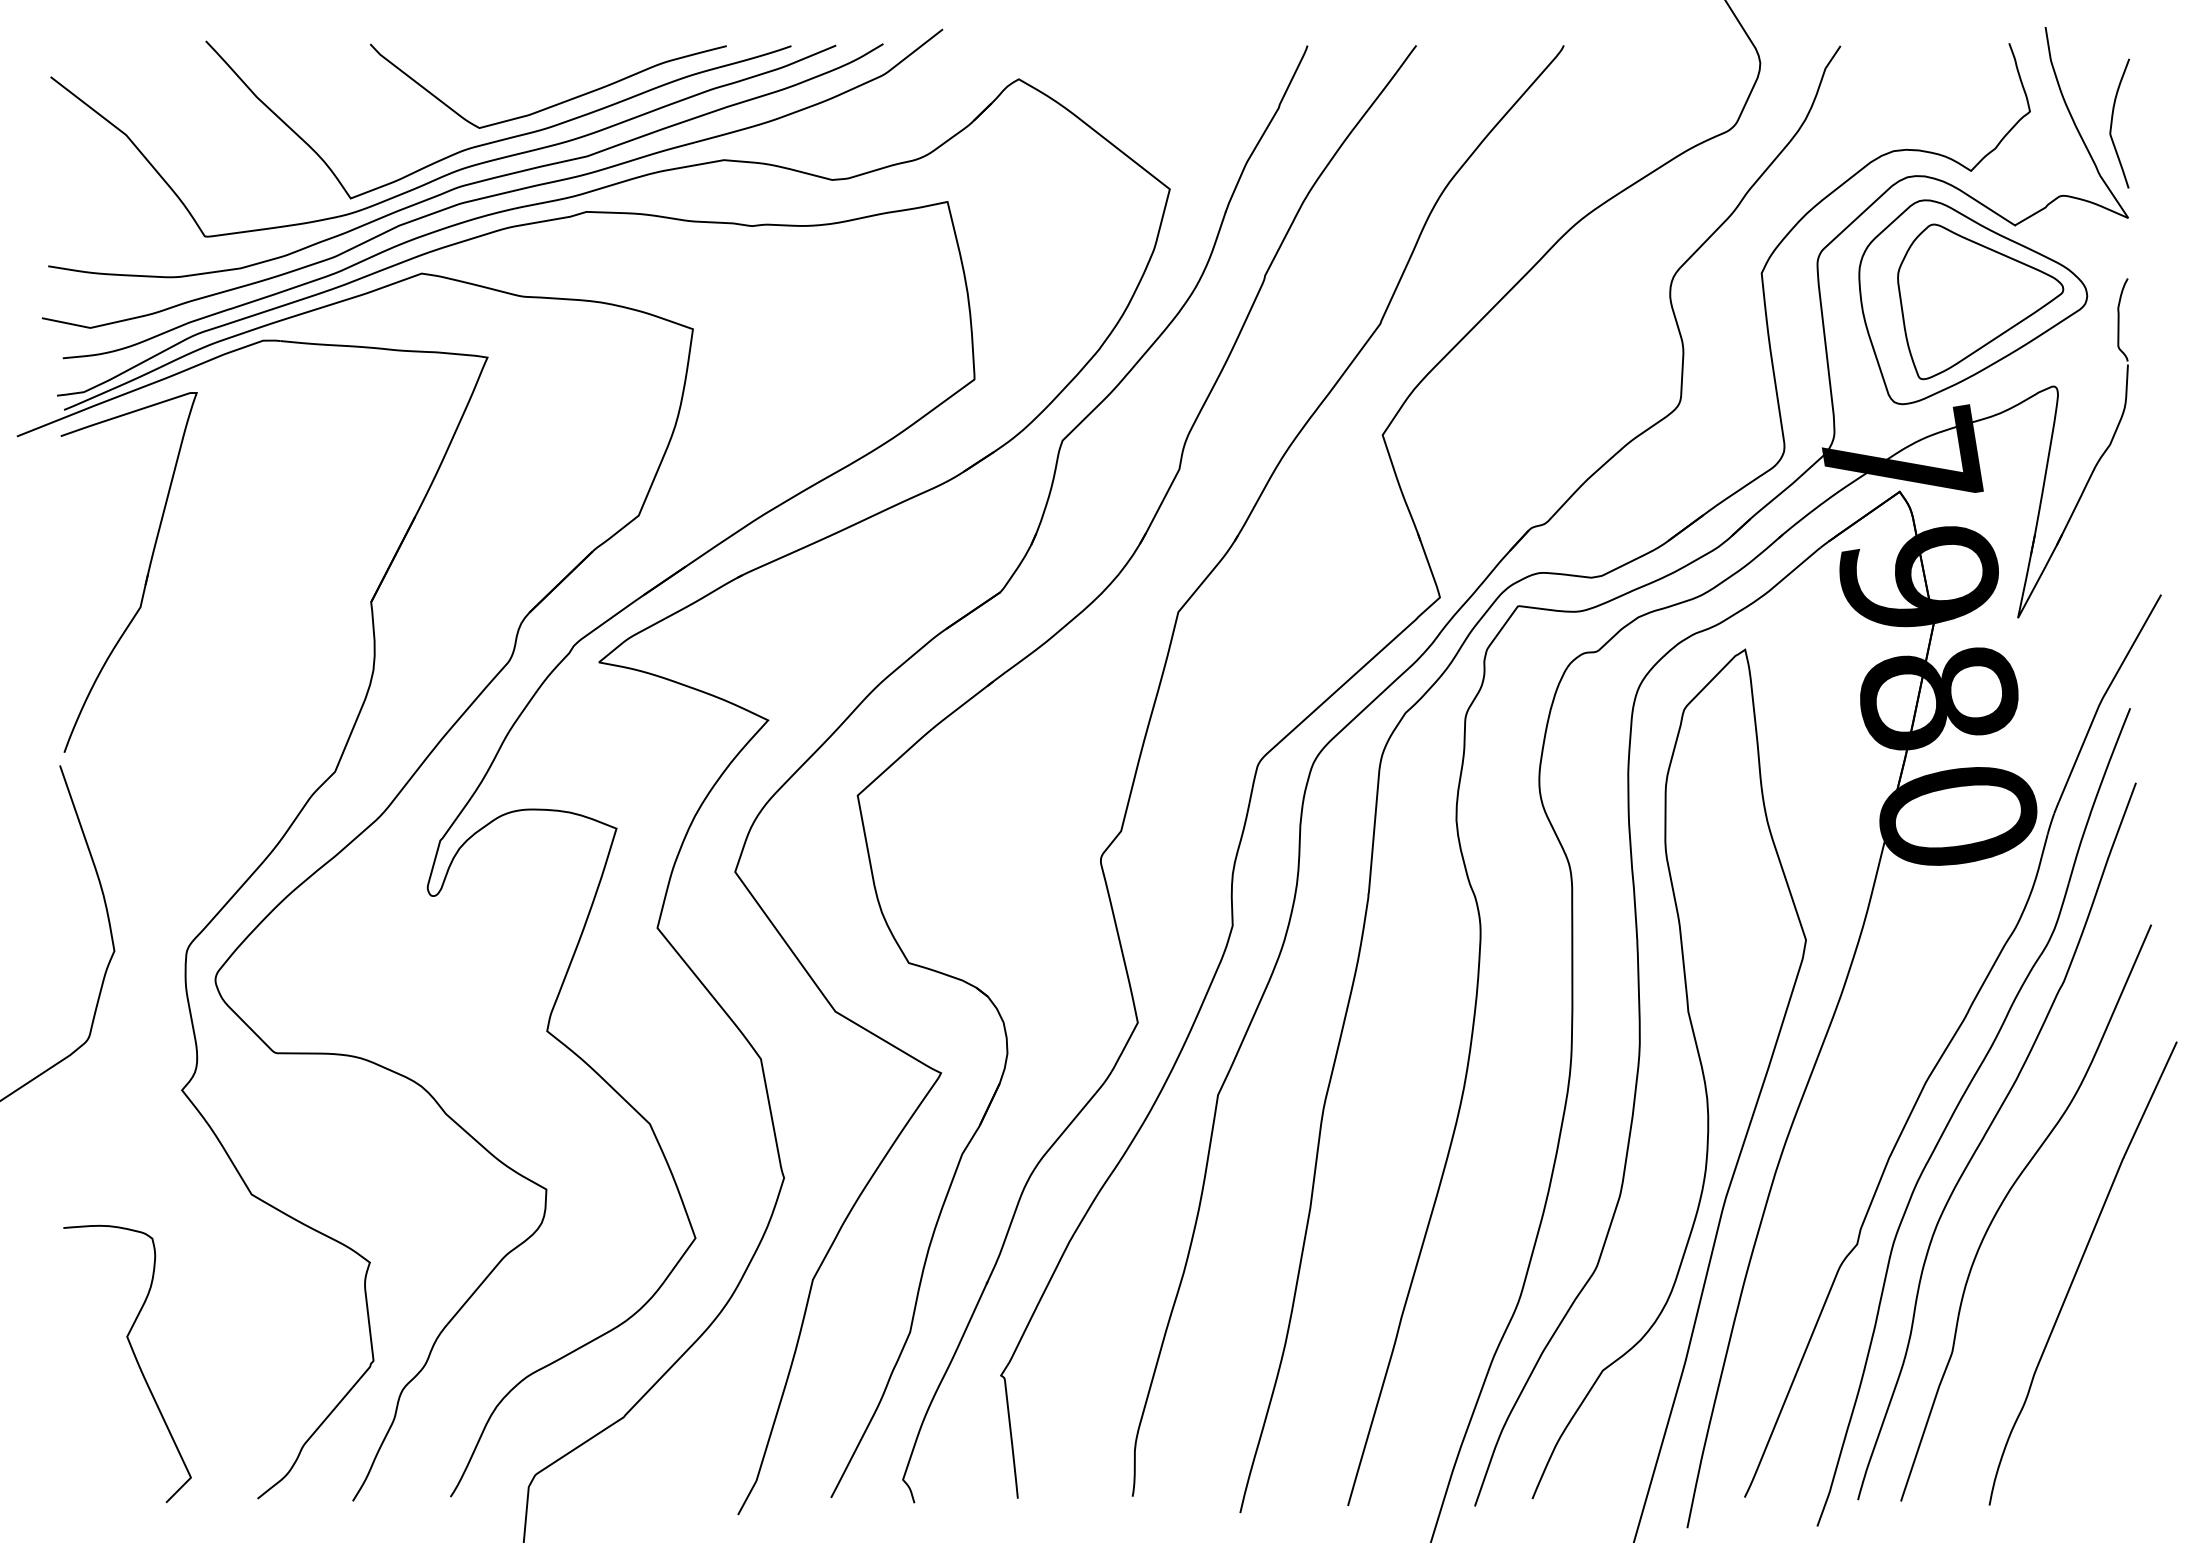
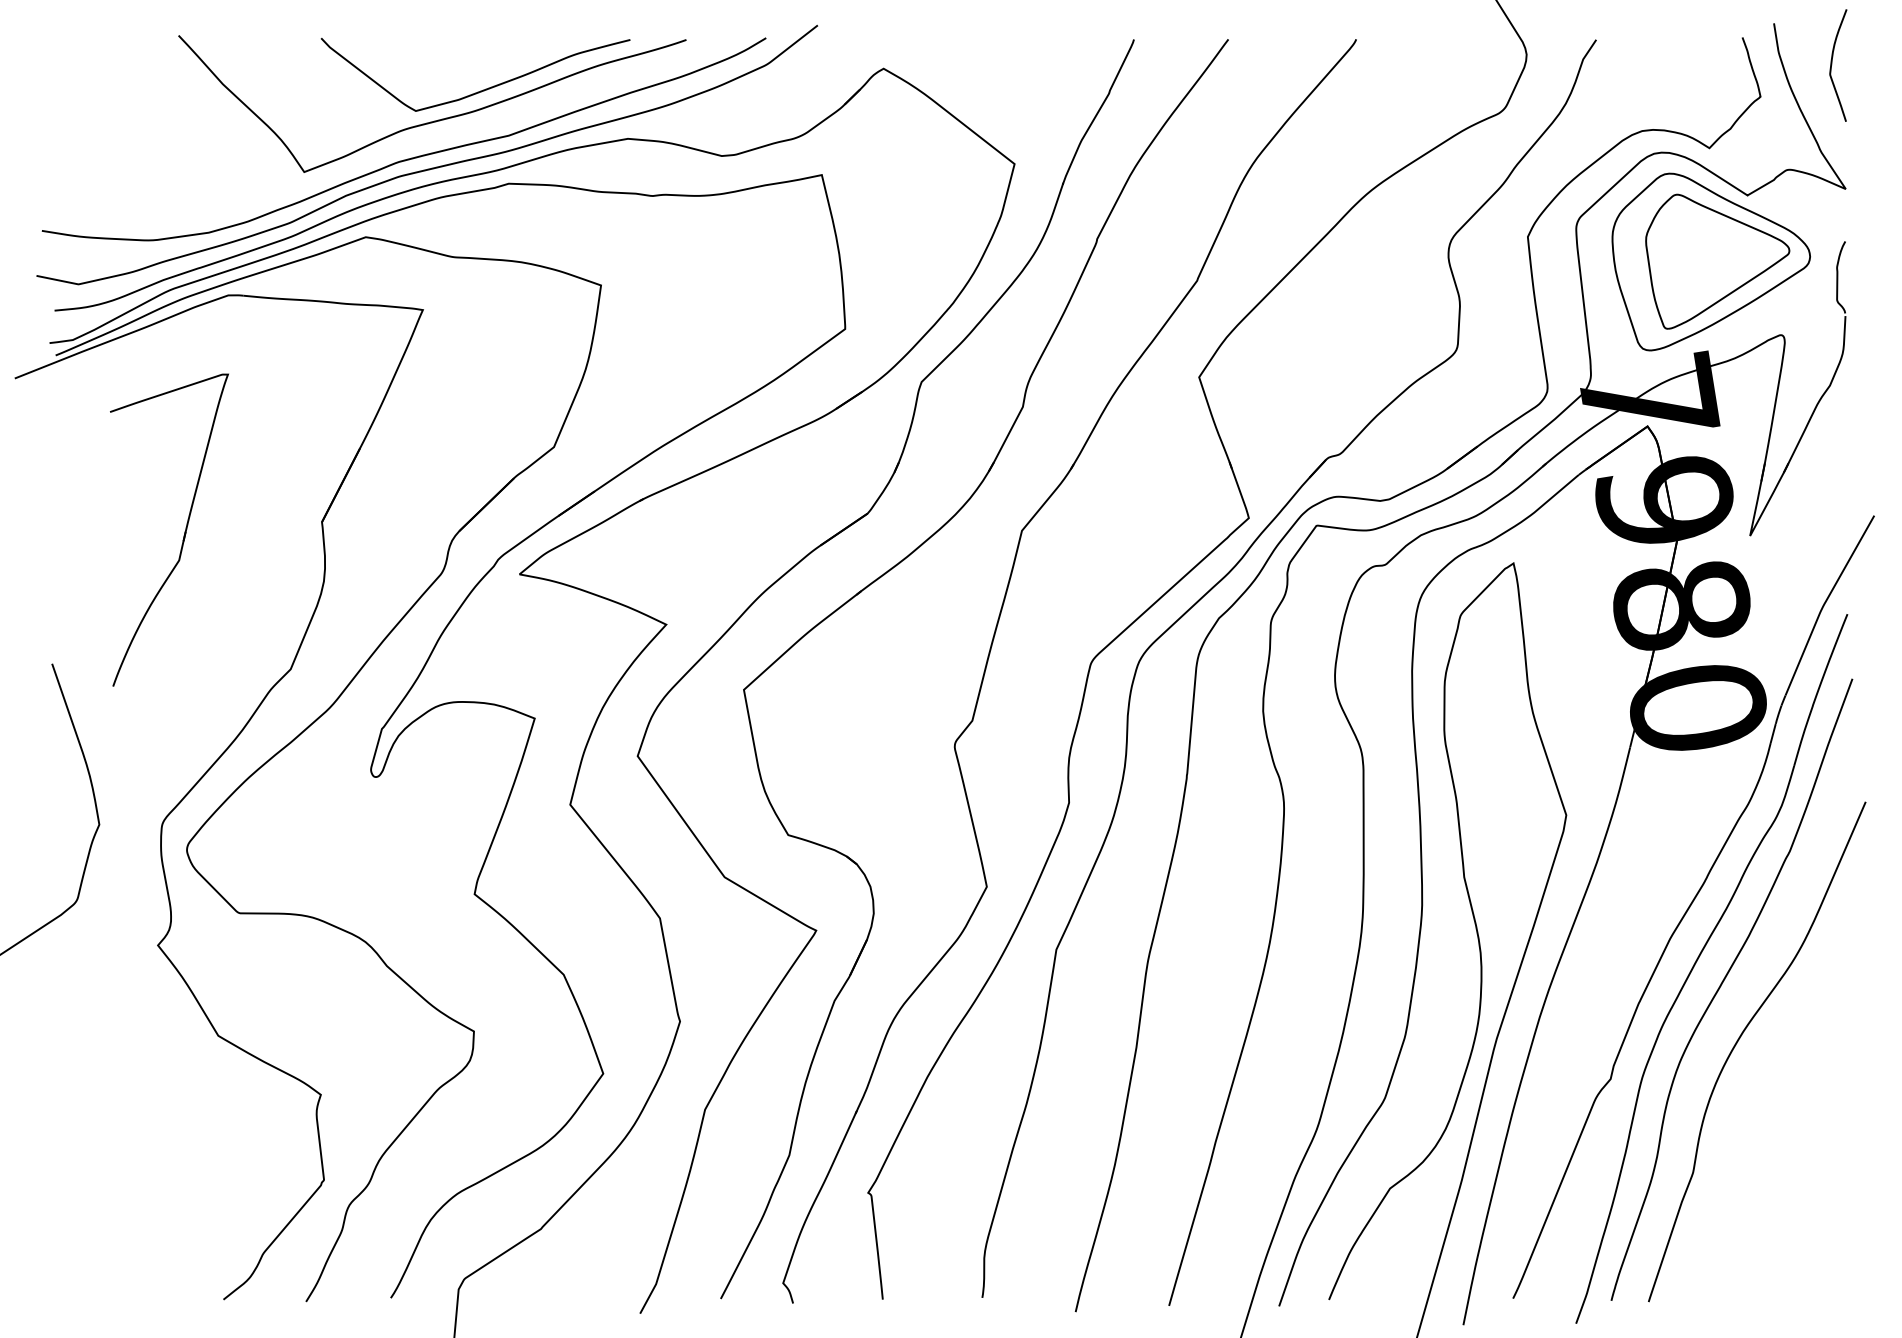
curve: (2112, 123) -> (1832, 65), moved
curve: (454, 170) -> (394, 147), removed
part: (146, 575) -> (184, 532), moved
curve: (2077, 1272) -> (1801, 1103), removed
curve: (135, 1360) -> (117, 1179), removed

